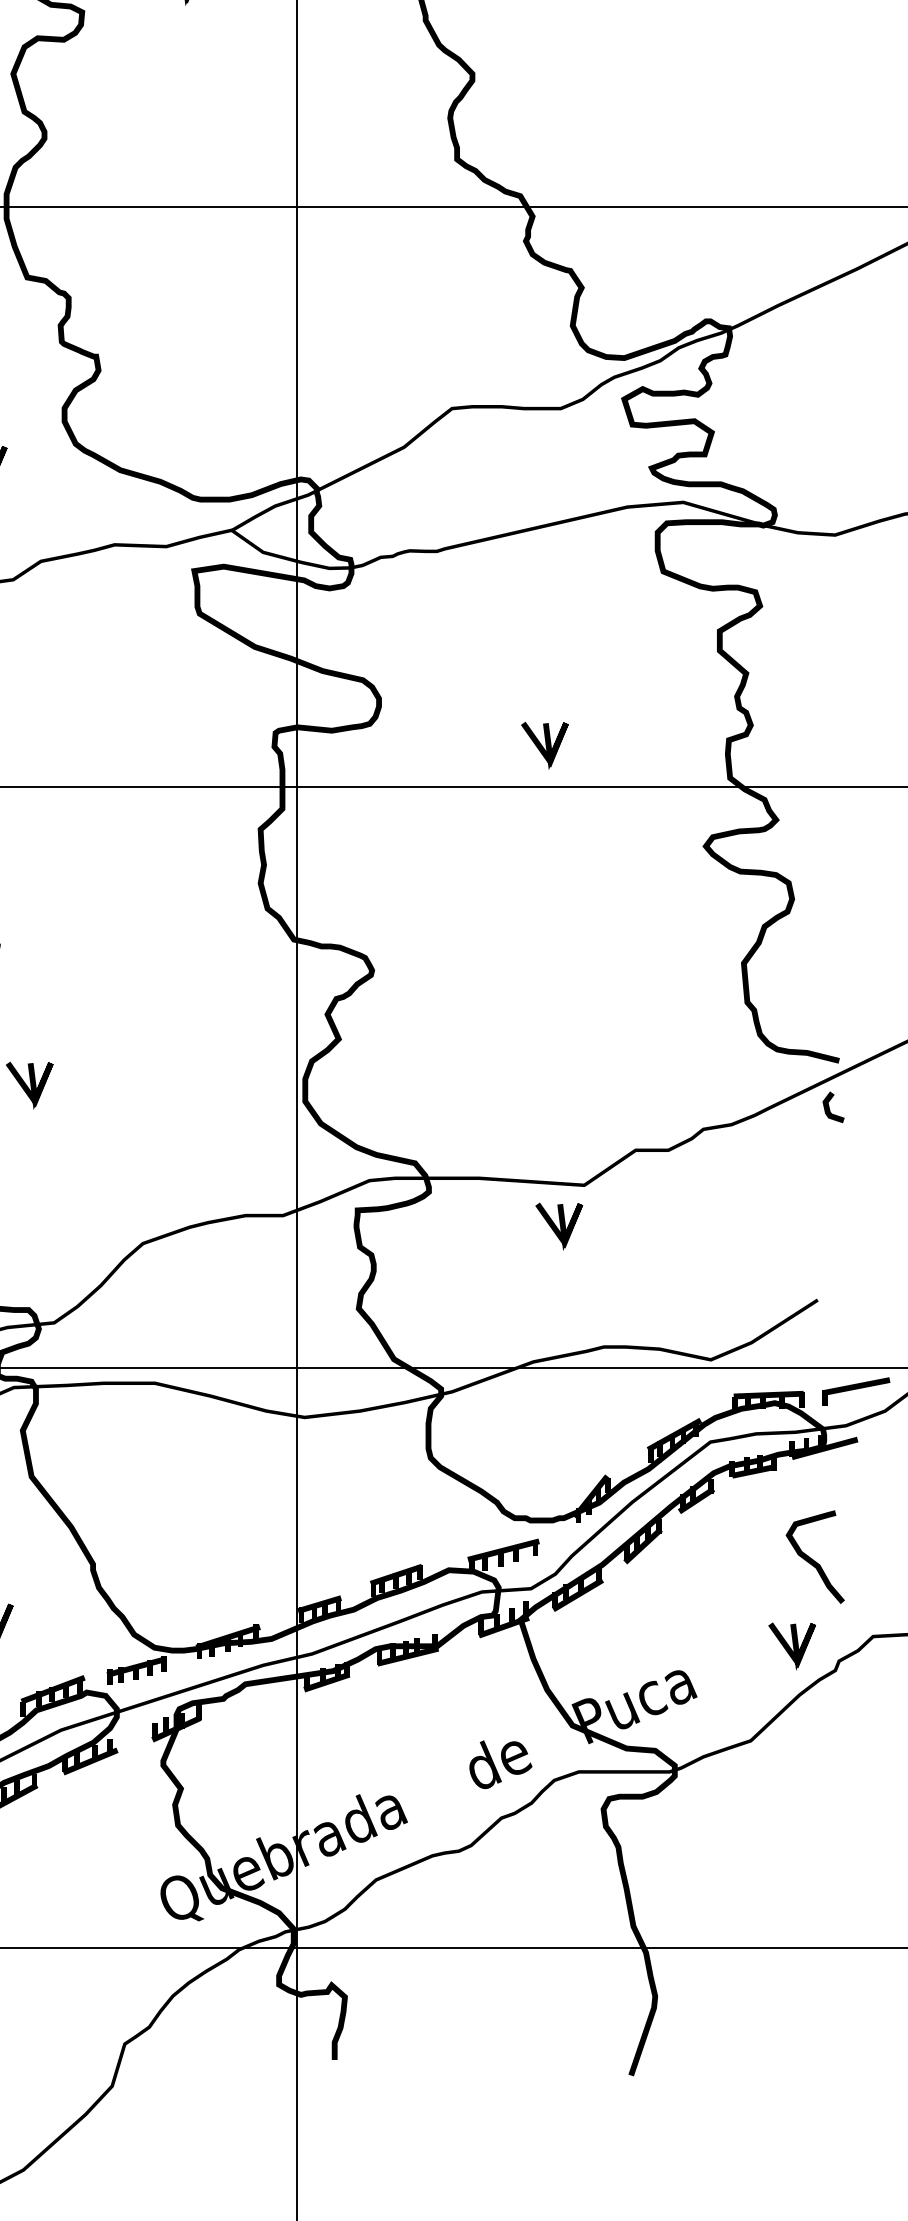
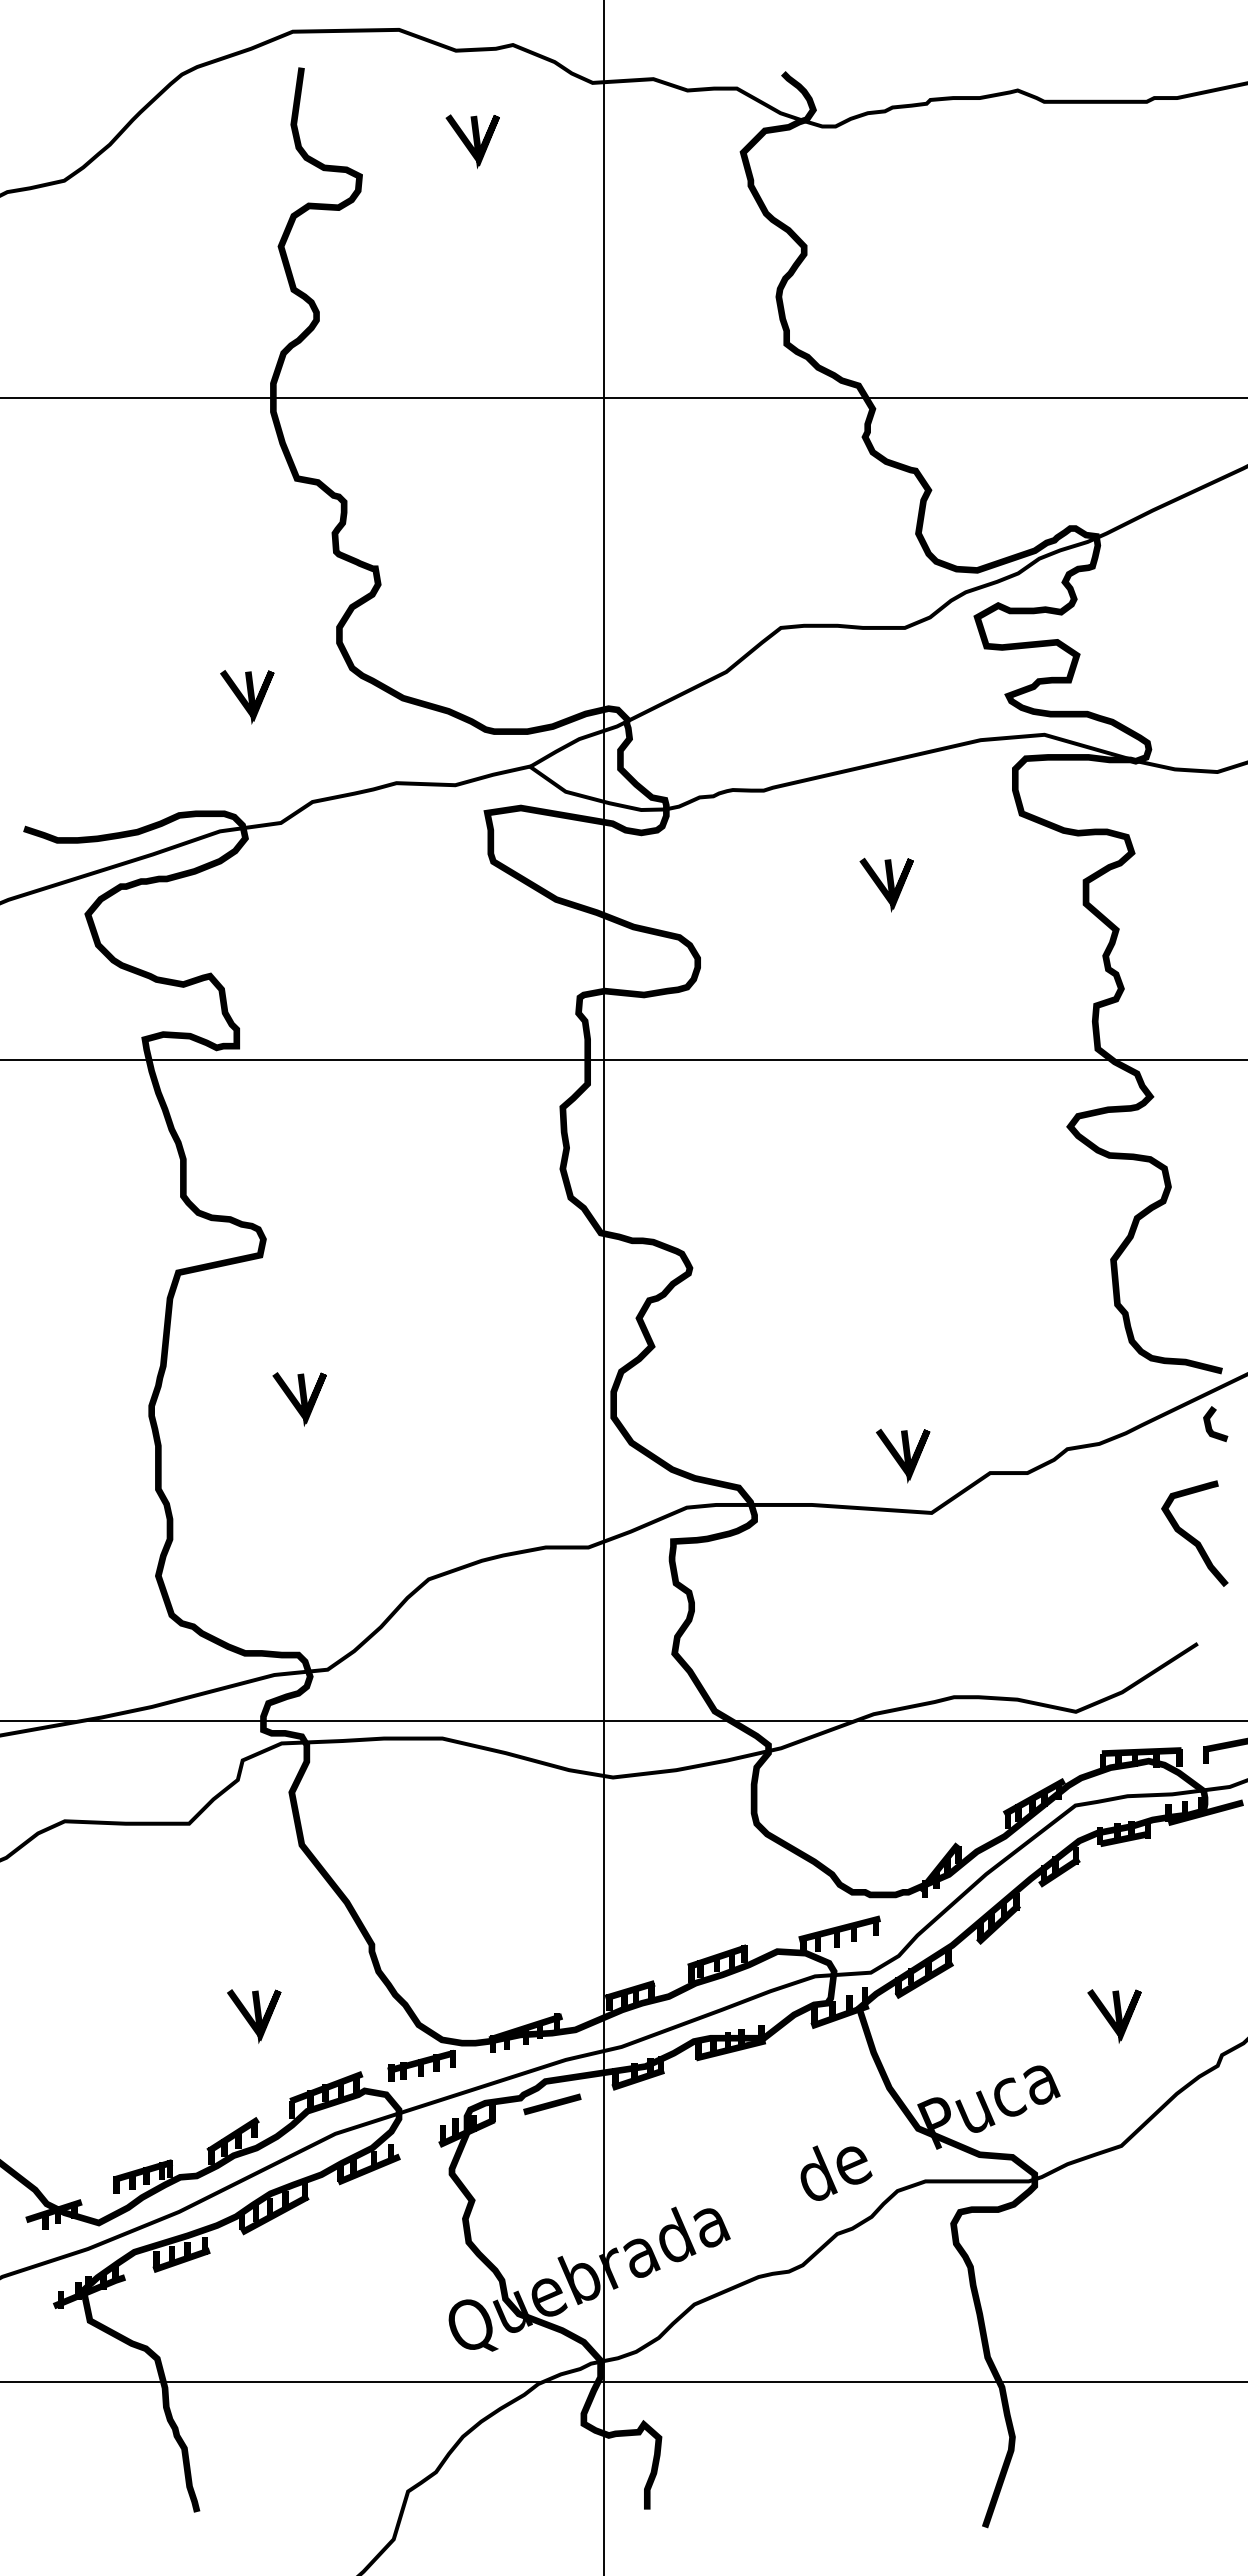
line: (545, 745) -> (887, 884), moved
line: (560, 1227) -> (904, 1456), moved
curve: (812, 1558) -> (1191, 1535), moved
line: (793, 1646) -> (1115, 2016), moved
line: (251, 1704) -> (552, 2104), added

